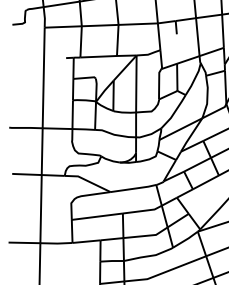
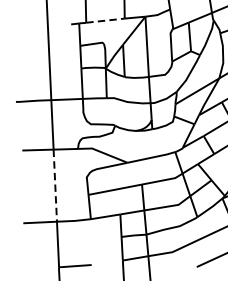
line: (99, 56) -> (106, 20), solid -> dashed
line: (41, 209) -> (55, 186), solid -> dashed

